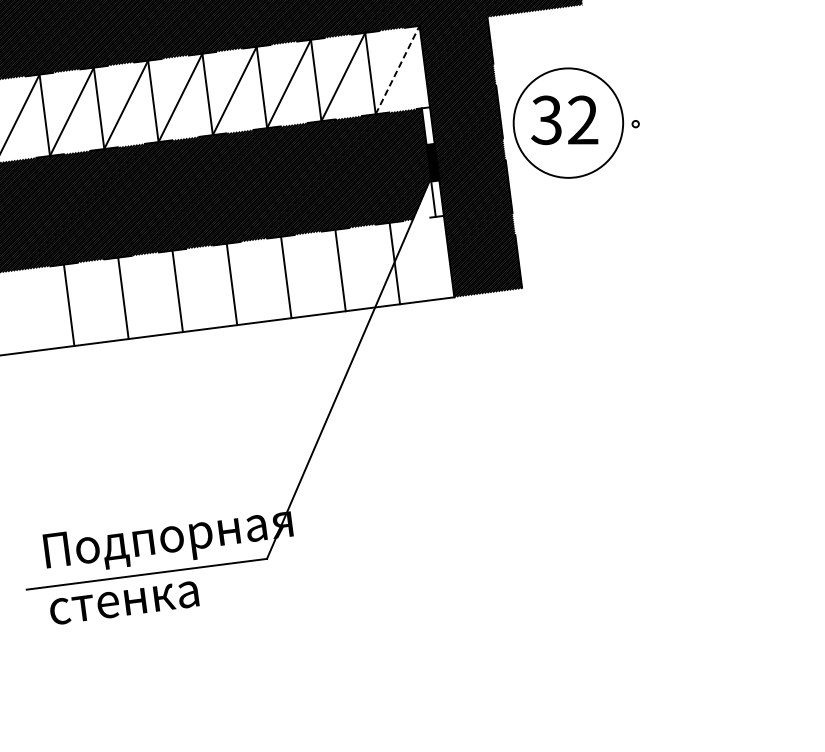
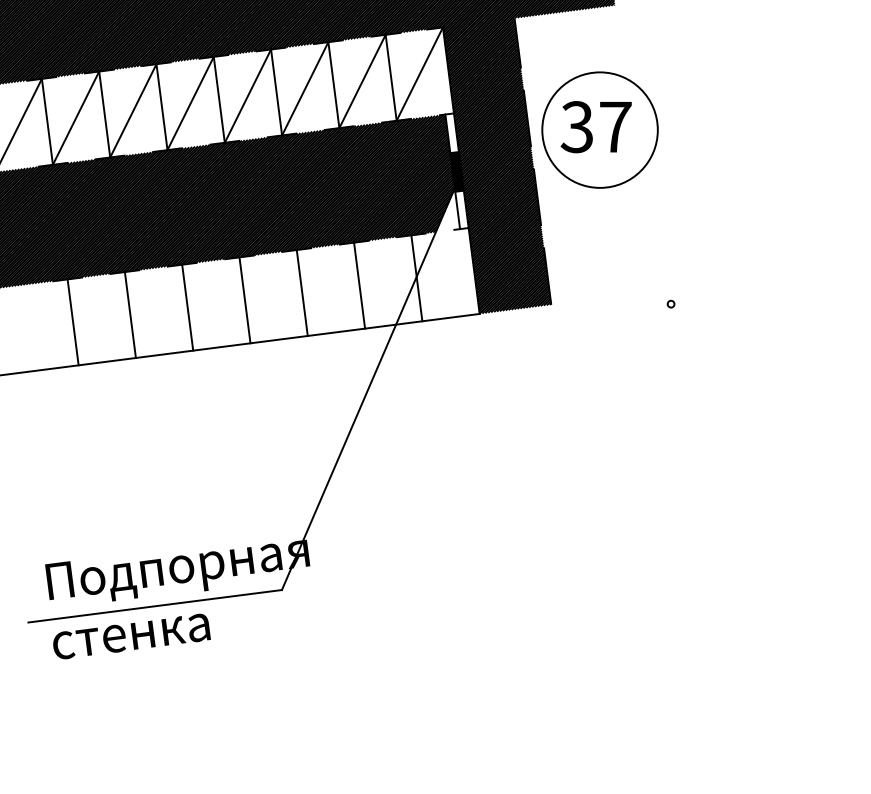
line: (398, 69) -> (420, 73), dashed -> solid
text: (583, 119) -> (615, 126), 32 -> 37
circle: (635, 123) -> (670, 303), moved

